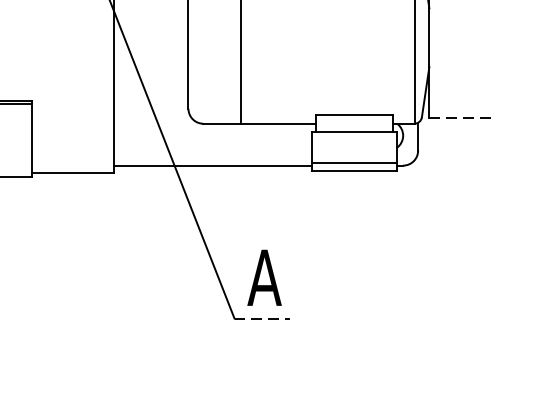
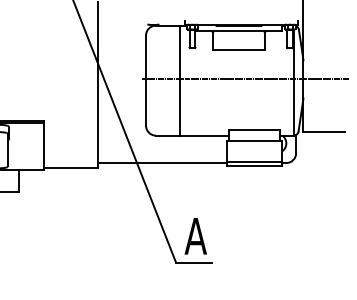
line: (340, 37) -> (245, 79), added
line: (461, 117) -> (324, 131), dashed -> solid
line: (262, 317) -> (194, 262), dashed -> solid

